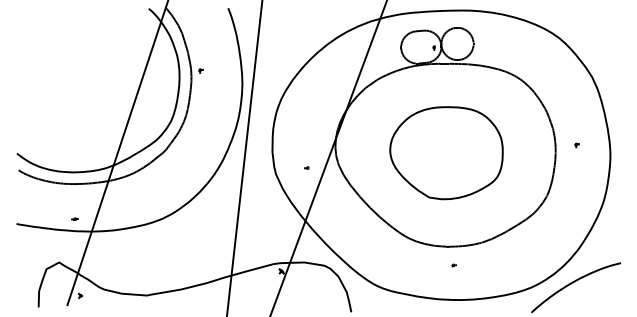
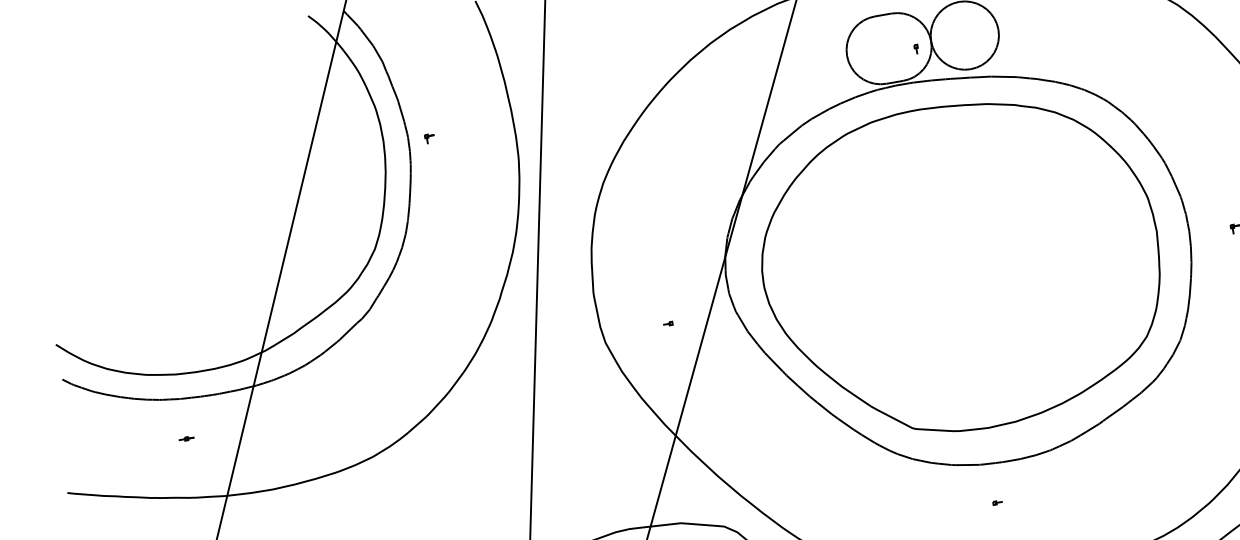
part: (446, 152) -> (960, 266), size x1.67
part: (74, 218) -> (185, 437), moved

